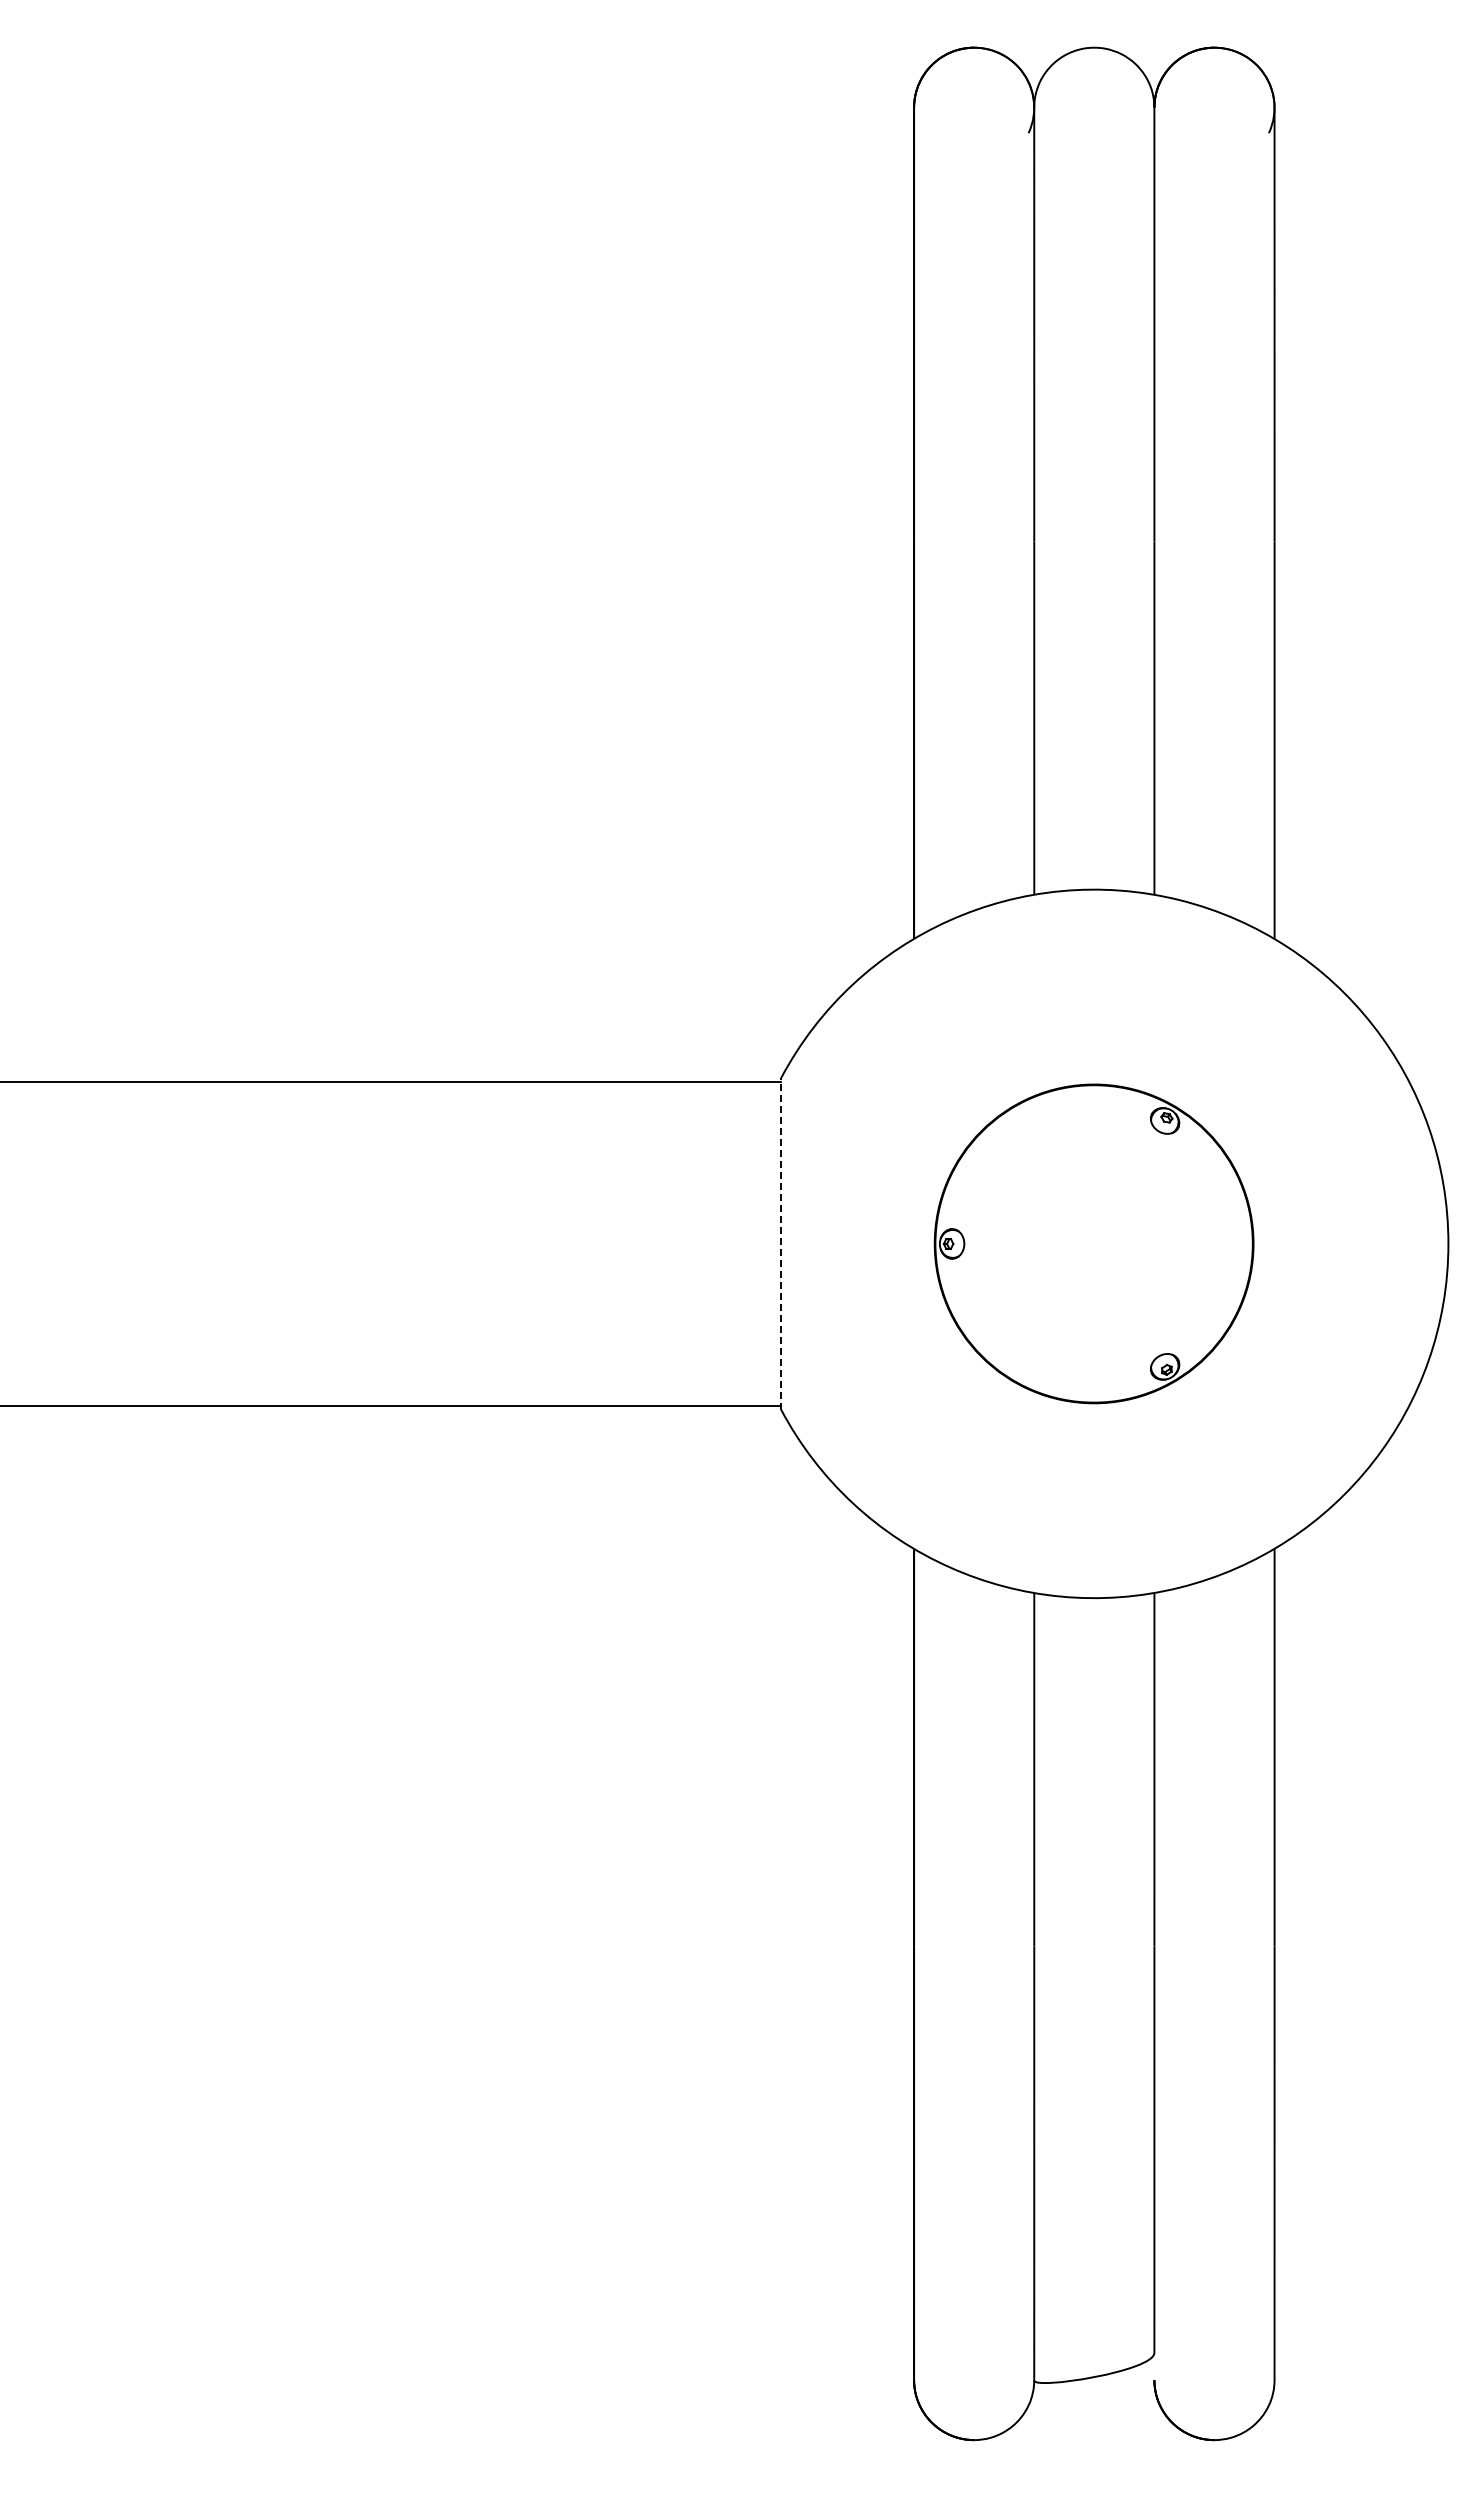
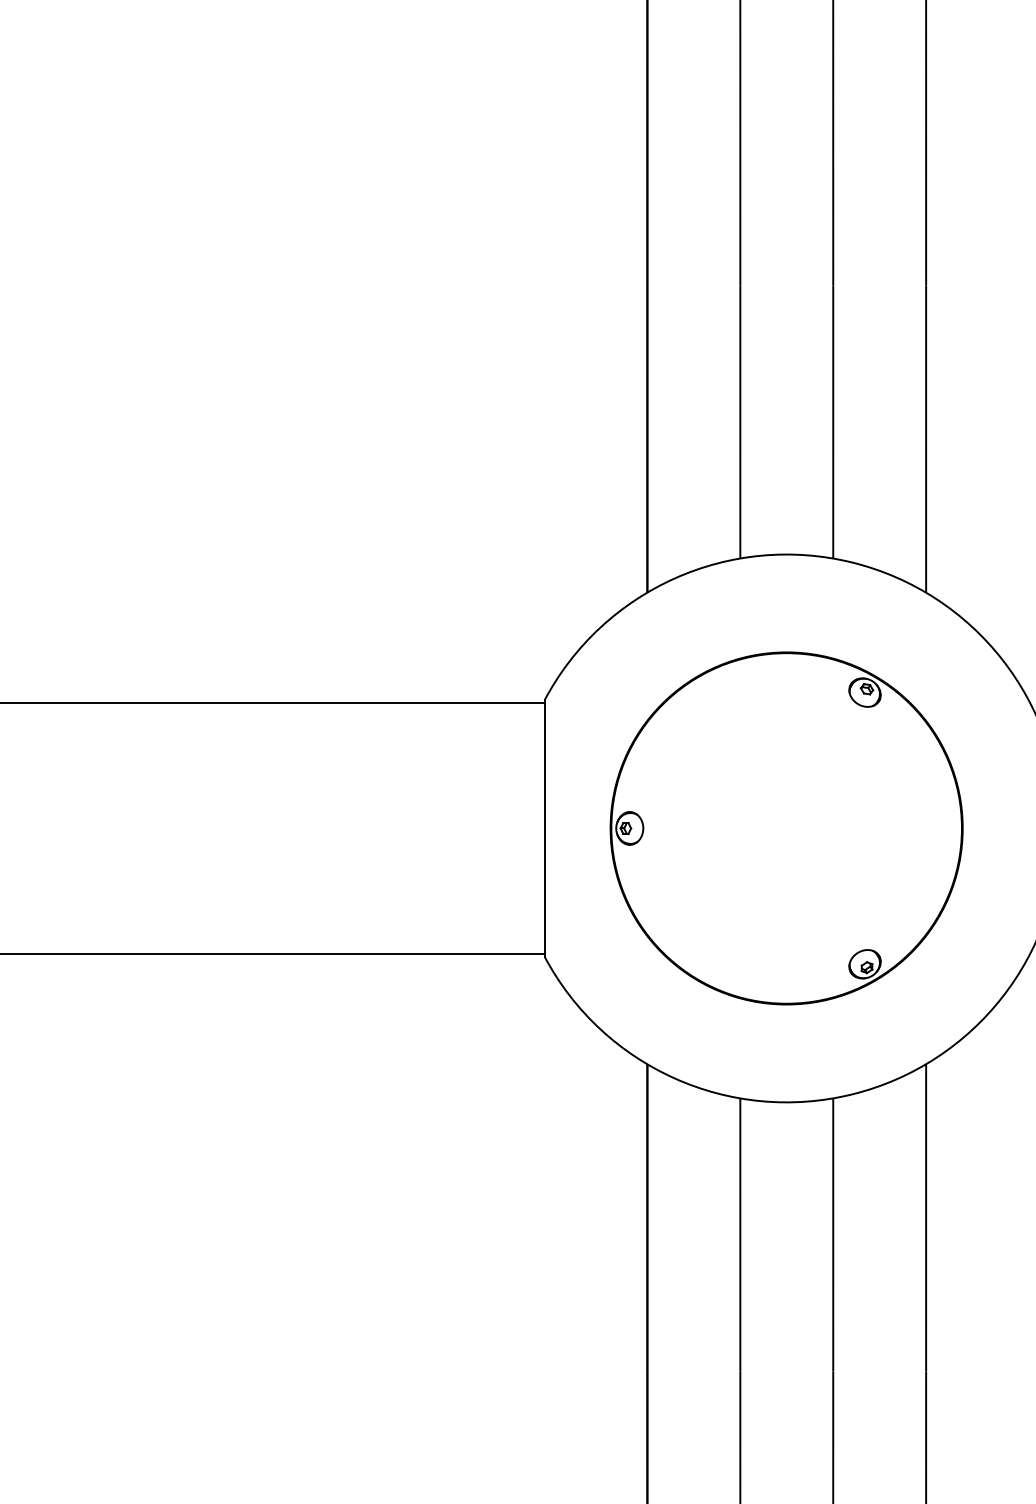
line: (781, 1243) -> (544, 828), dashed -> solid
part: (1093, 1243) -> (786, 828), size x1.43

